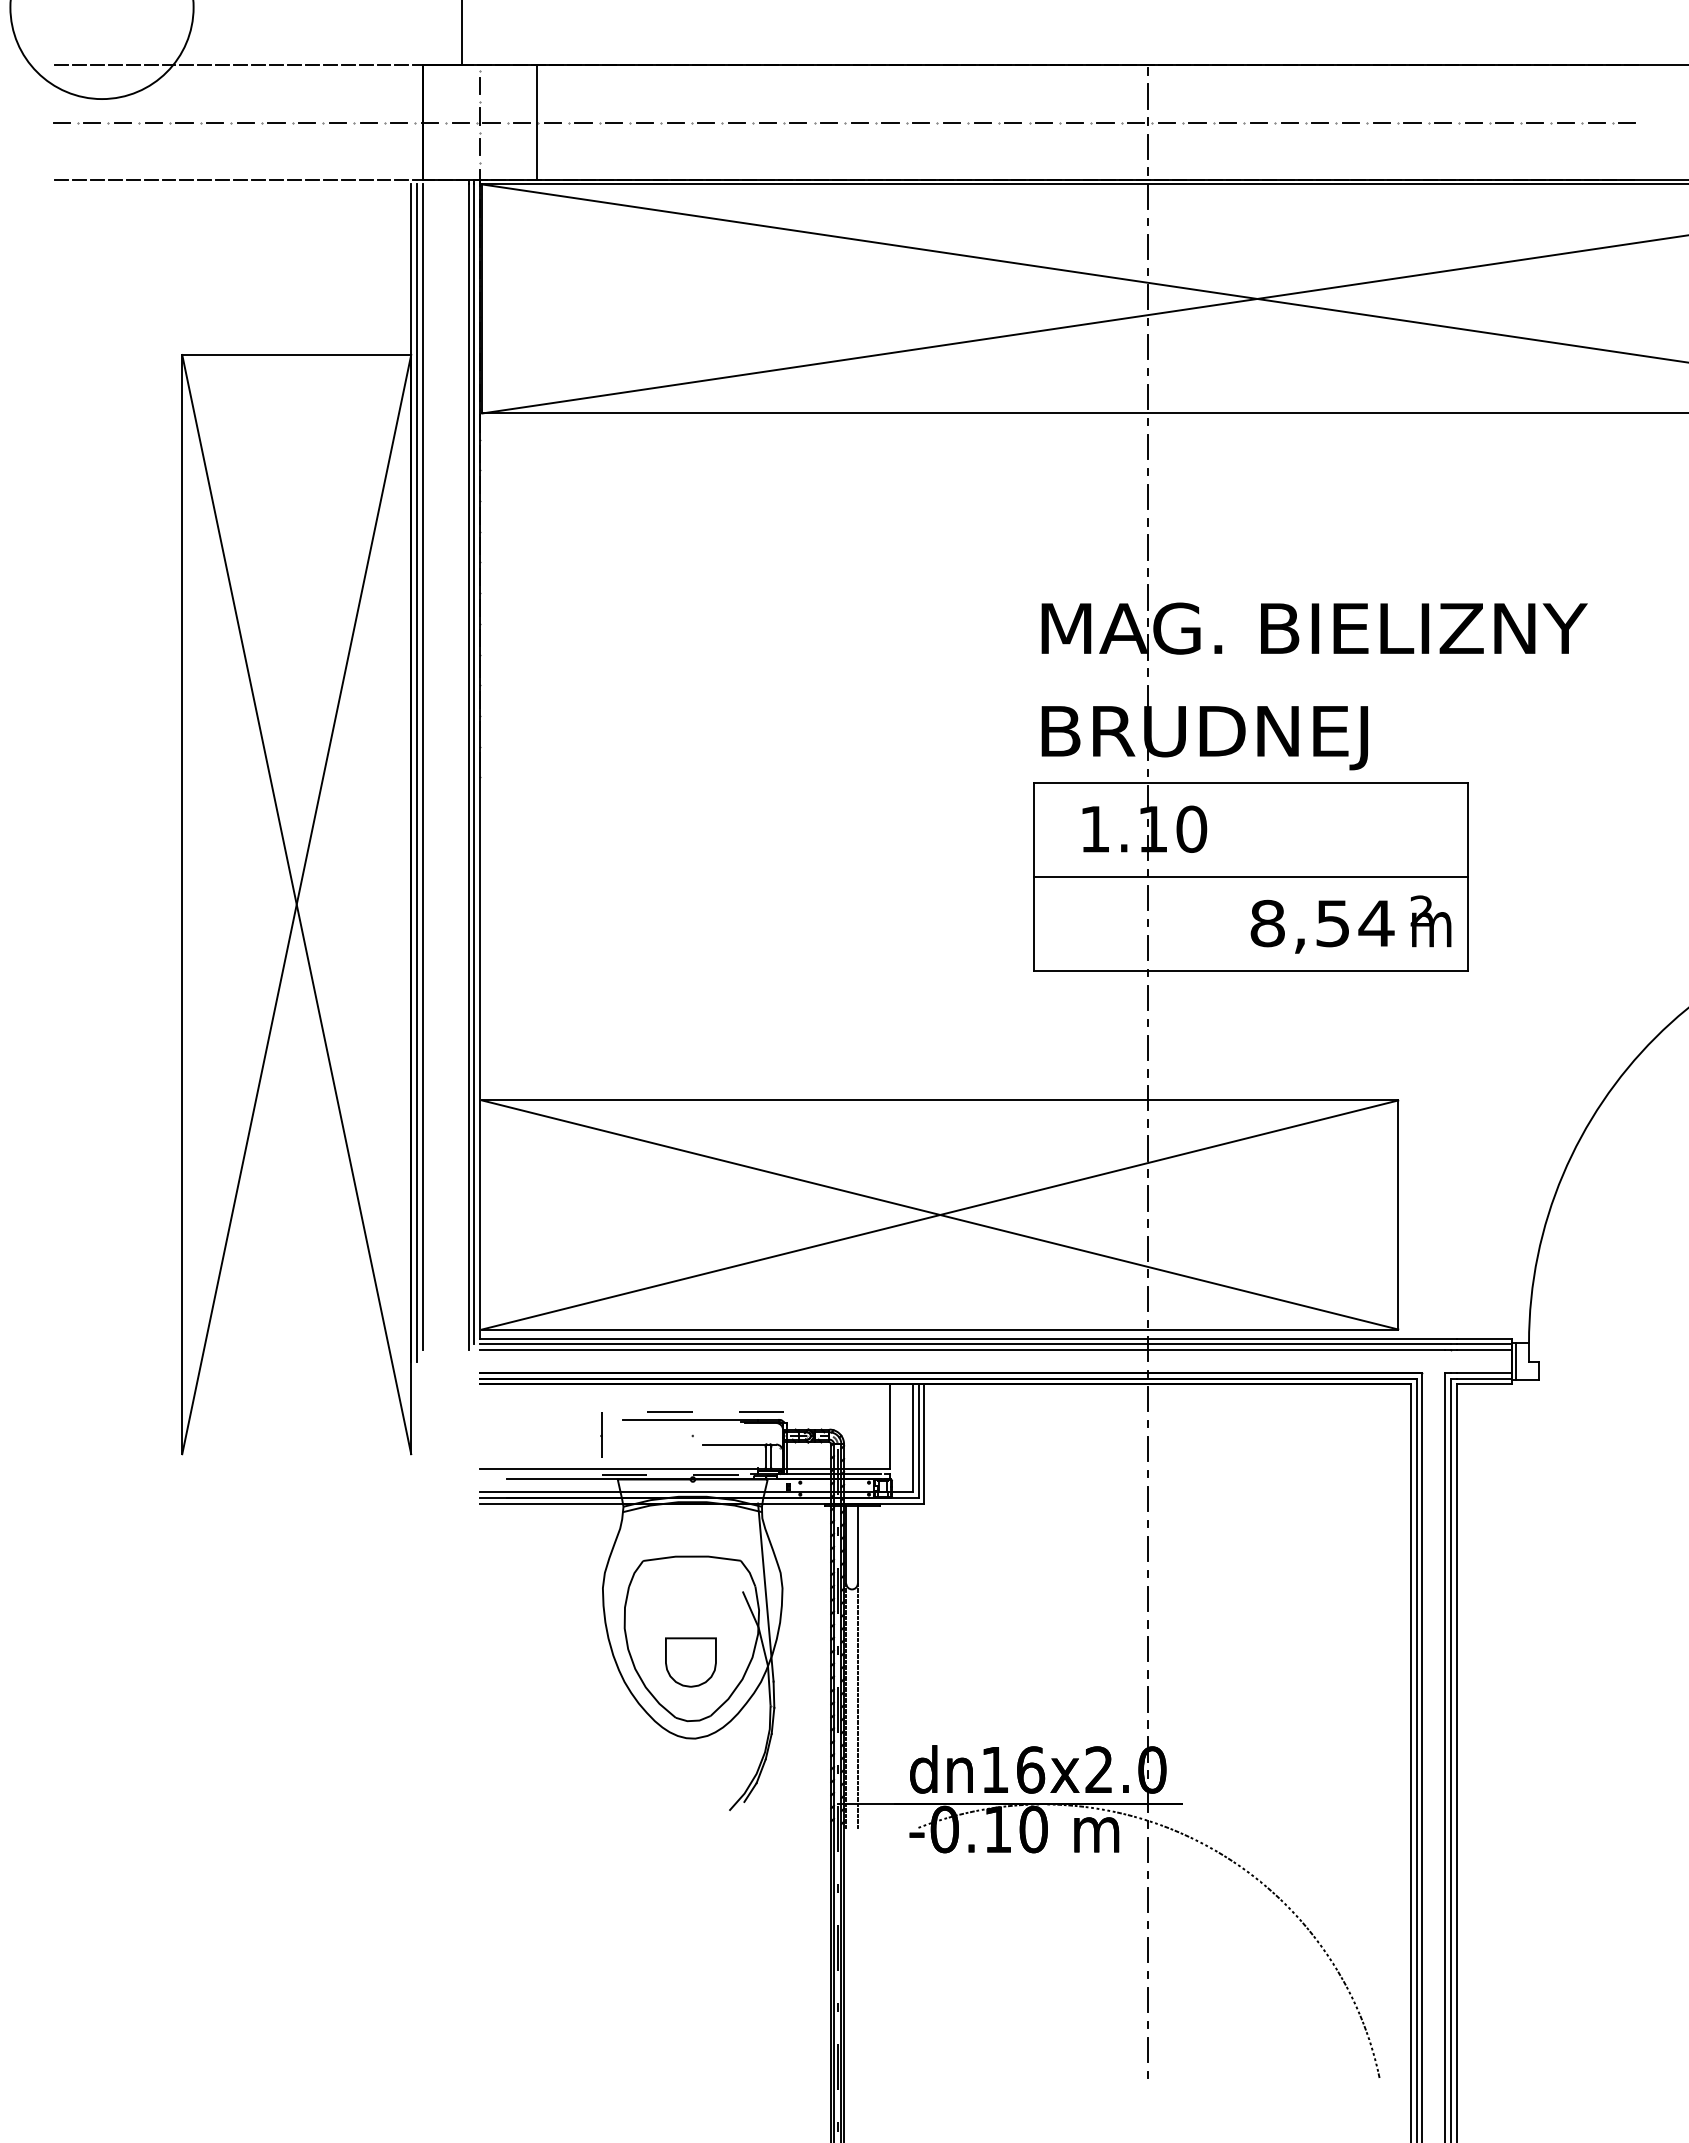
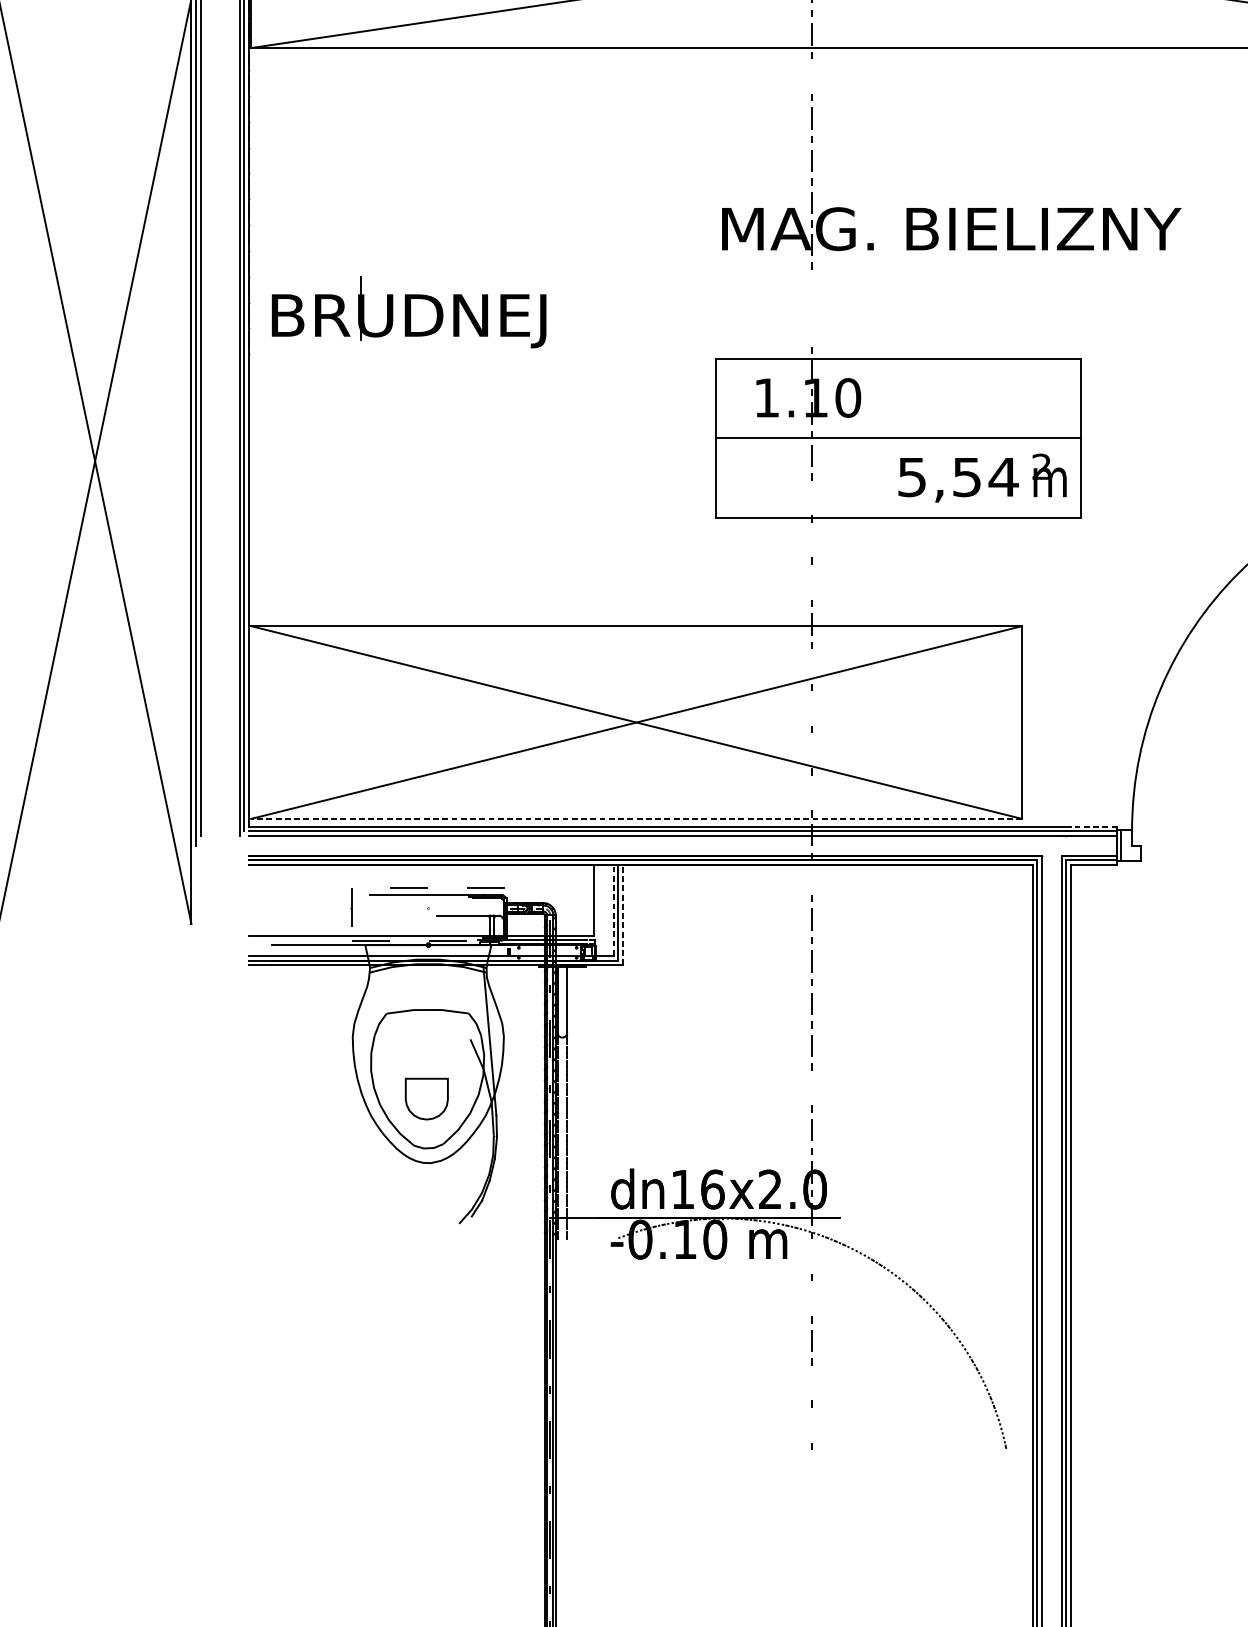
line: (1148, 447) -> (811, 76), removed
part: (1204, 727) -> (408, 312), moved
text: (1267, 923) -> (912, 477), 8,54 -> 5,54
line: (1147, 947) -> (811, 497), removed
line: (1148, 998) -> (811, 540), removed
line: (1148, 1048) -> (811, 582), removed
line: (1148, 1148) -> (811, 666), removed
line: (1148, 1198) -> (811, 708), removed
line: (1148, 1248) -> (811, 750), removed
line: (1148, 1298) -> (811, 792), removed
line: (940, 1329) -> (636, 818), solid -> dashed
line: (1483, 1338) -> (1093, 826), solid -> dashed
line: (1148, 1398) -> (811, 876), removed
line: (912, 1438) -> (613, 910), solid -> dashed
line: (924, 1444) -> (623, 915), solid -> dashed
line: (1147, 1648) -> (811, 1087), removed
line: (1148, 1849) -> (811, 1256), removed
line: (1148, 1899) -> (811, 1298), removed
line: (1147, 1999) -> (811, 1382), removed
line: (1148, 2049) -> (811, 1424), removed

